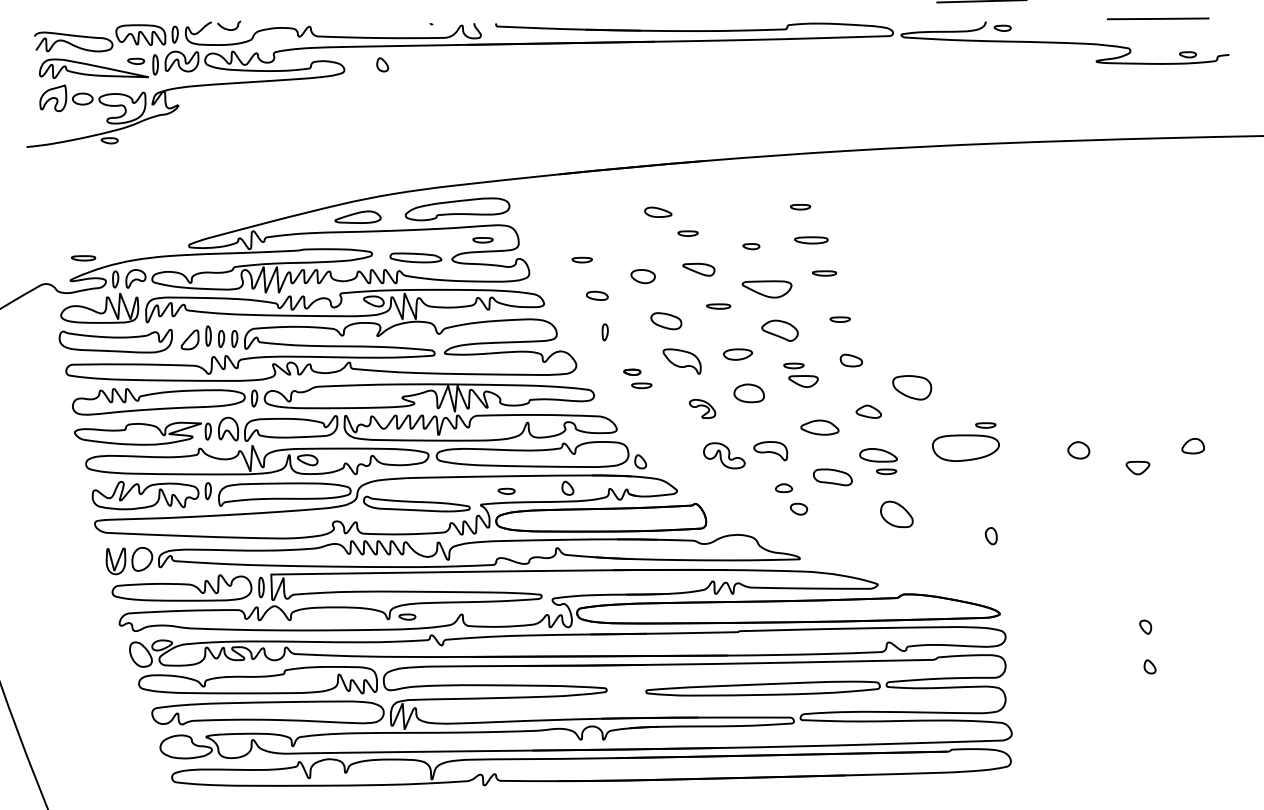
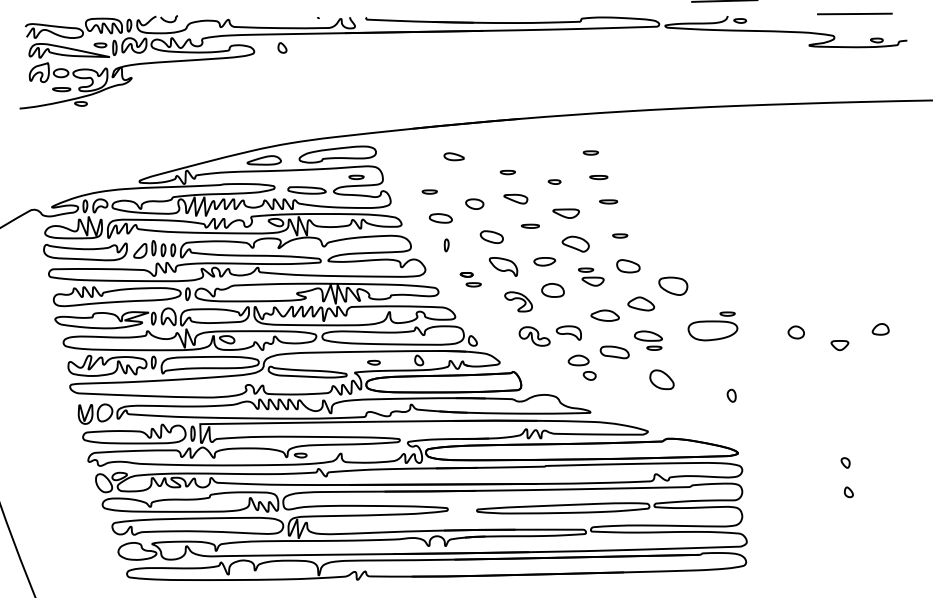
part: (658, 211) -> (454, 156), moved
part: (810, 240) -> (598, 177), size x0.71
part: (83, 258) -> (61, 89), moved
part: (766, 289) -> (565, 213), size x0.71
part: (597, 295) -> (441, 218), size x1.43
part: (851, 360) -> (628, 266), size x1.43
part: (702, 408) -> (518, 301), size x1.43
part: (868, 411) -> (641, 303), size x1.43
part: (783, 487) -> (578, 359), size x1.67

